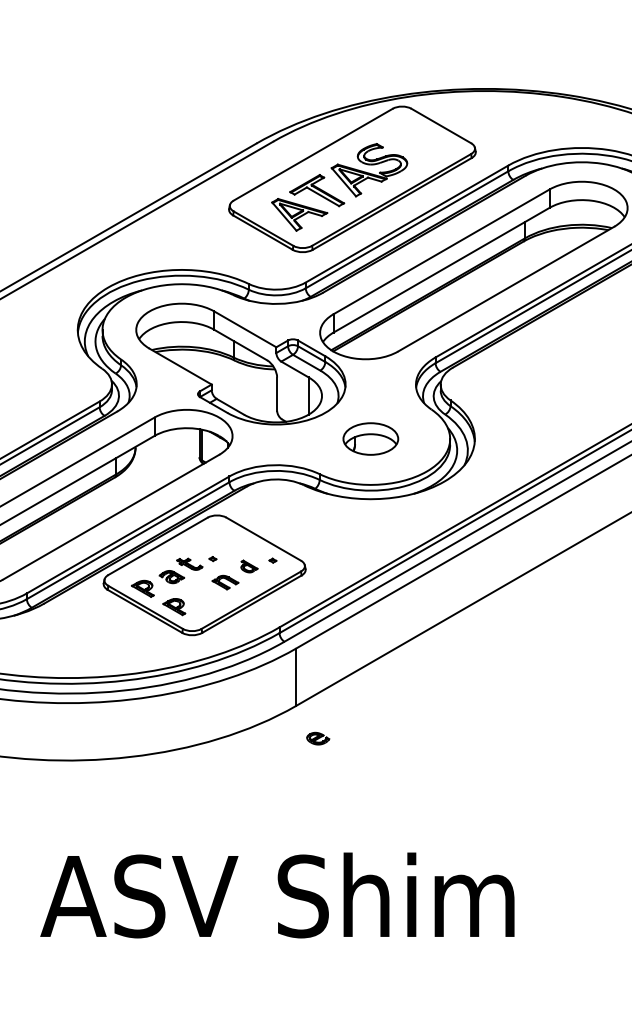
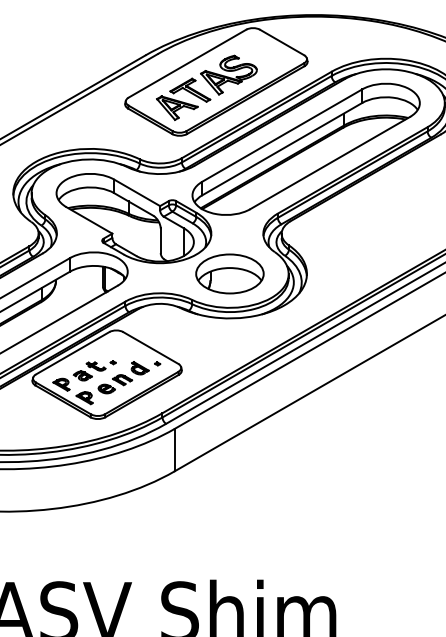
part: (370, 438) -> (229, 273), size x1.67
part: (249, 566) -> (140, 368), size x1.43
part: (318, 738) -> (107, 388), moved

